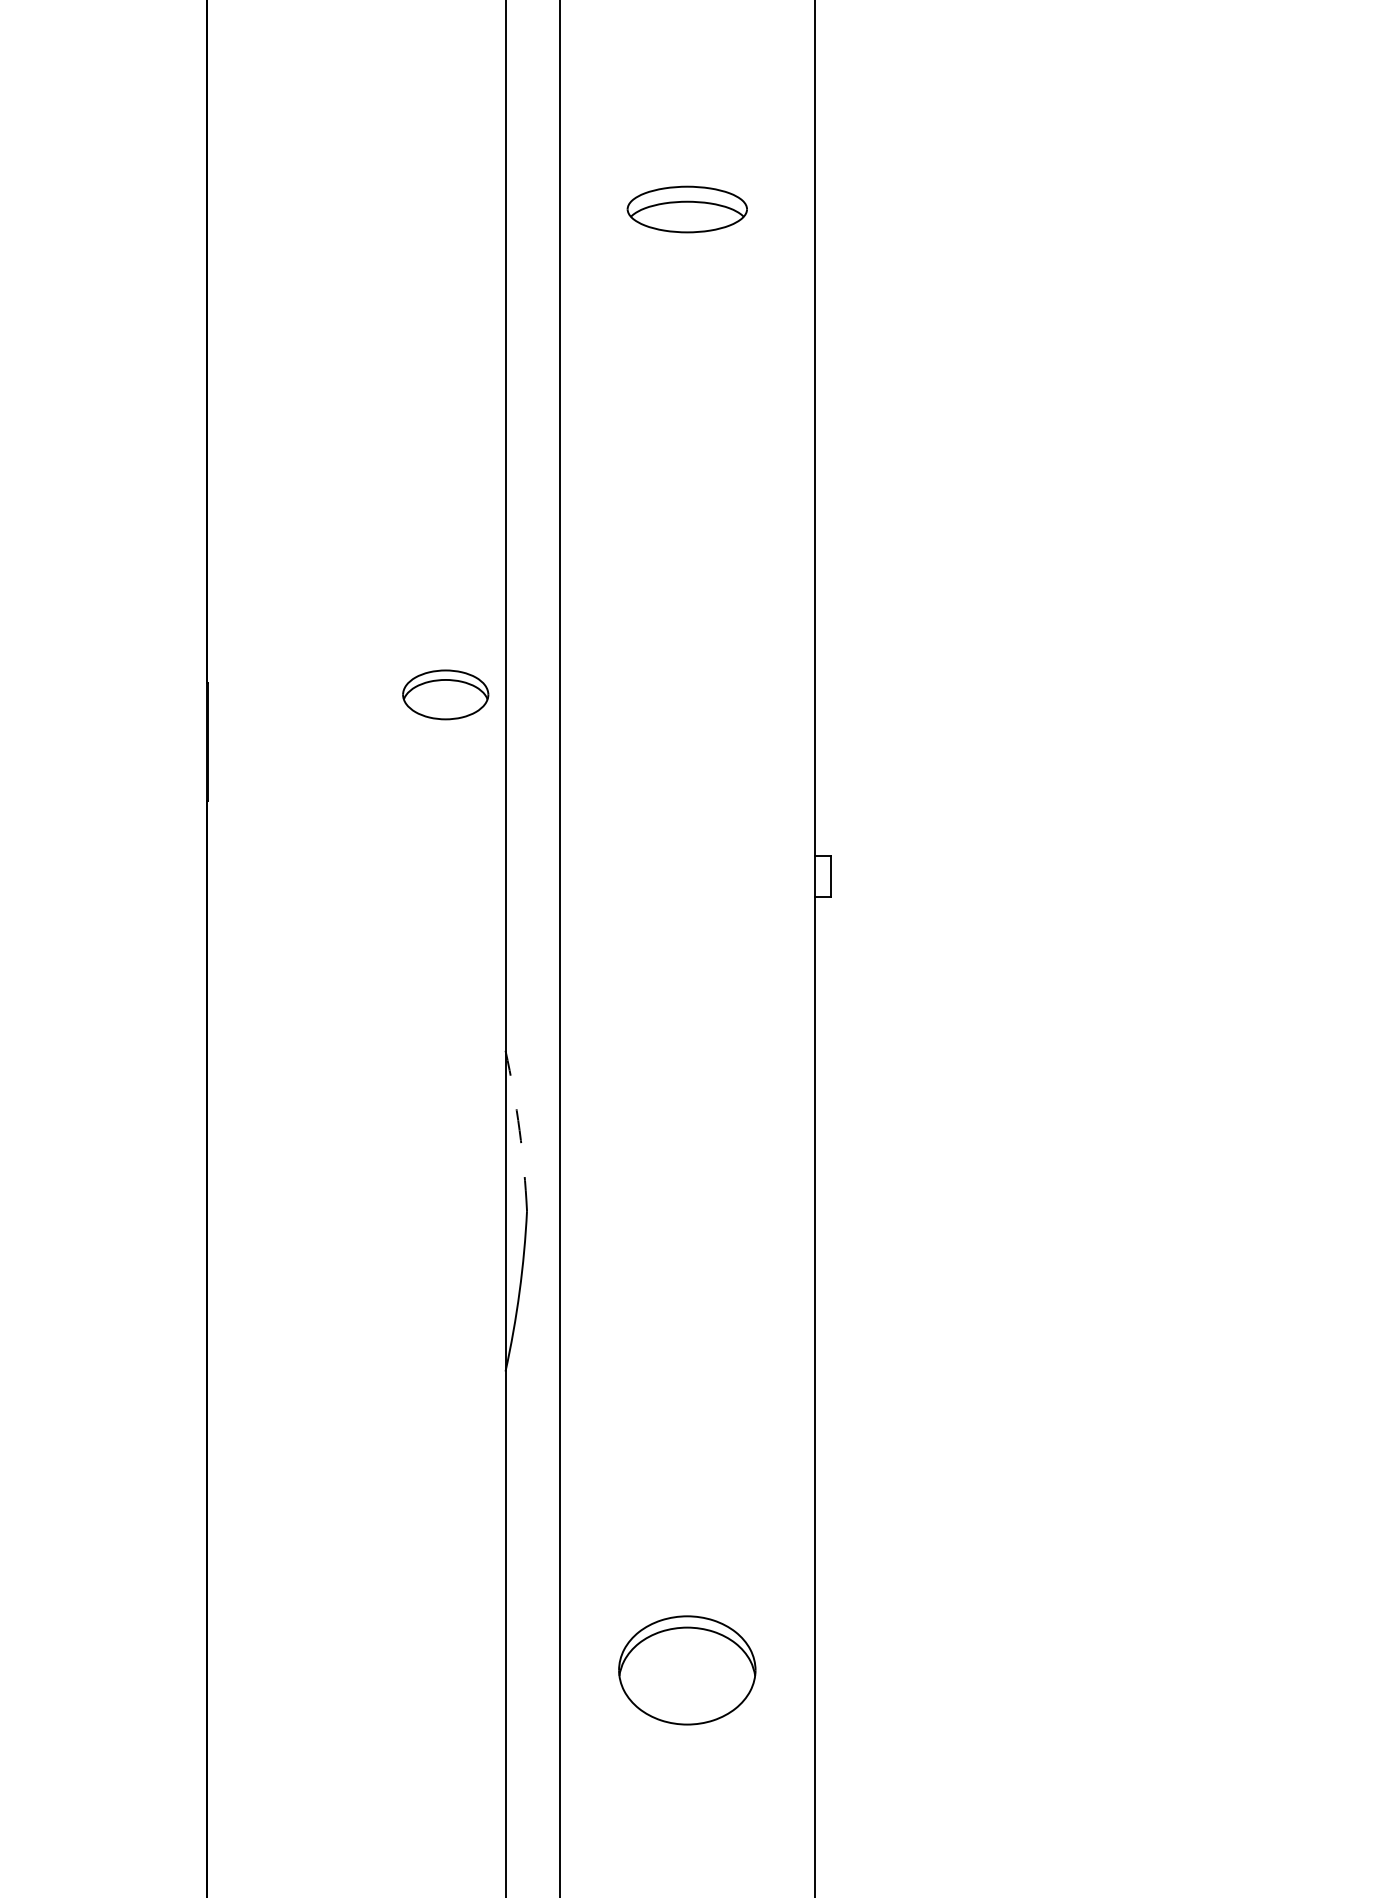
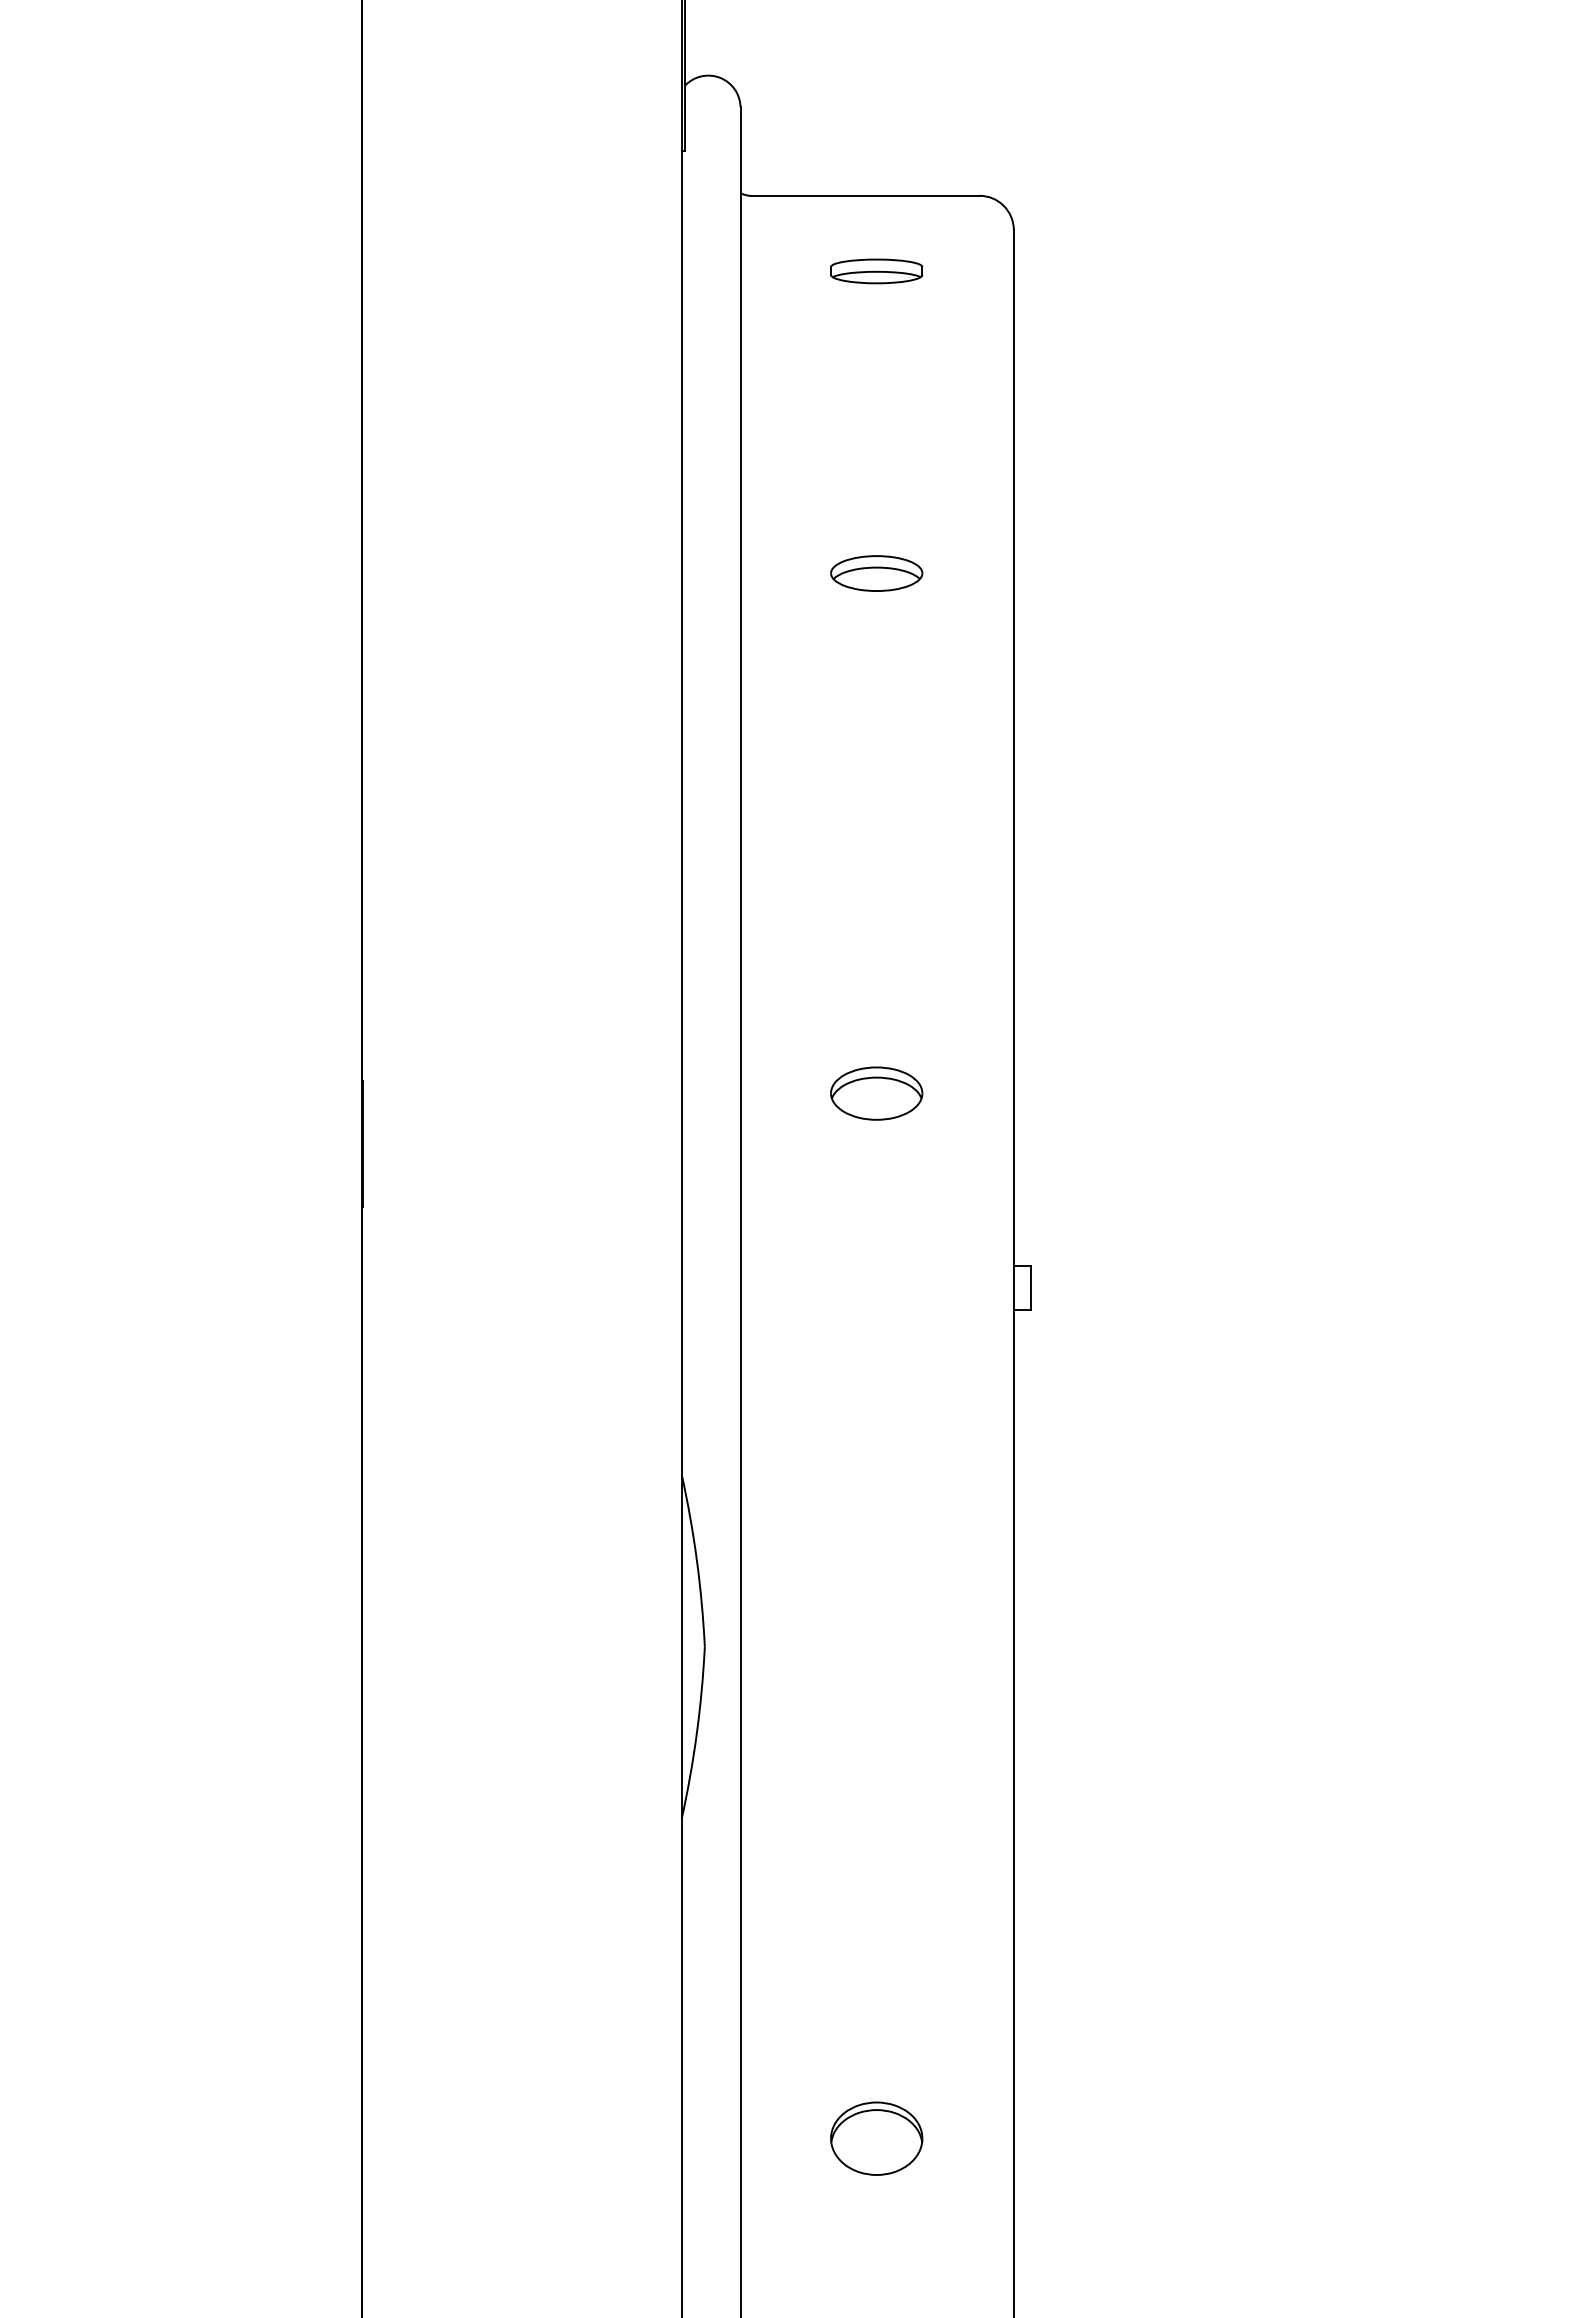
part: (687, 209) -> (876, 573), size x0.71
part: (445, 694) -> (876, 1093), moved
arc: (519, 1130) -> (696, 1560), dashed -> solid
part: (687, 1670) -> (876, 2138), size x0.62

